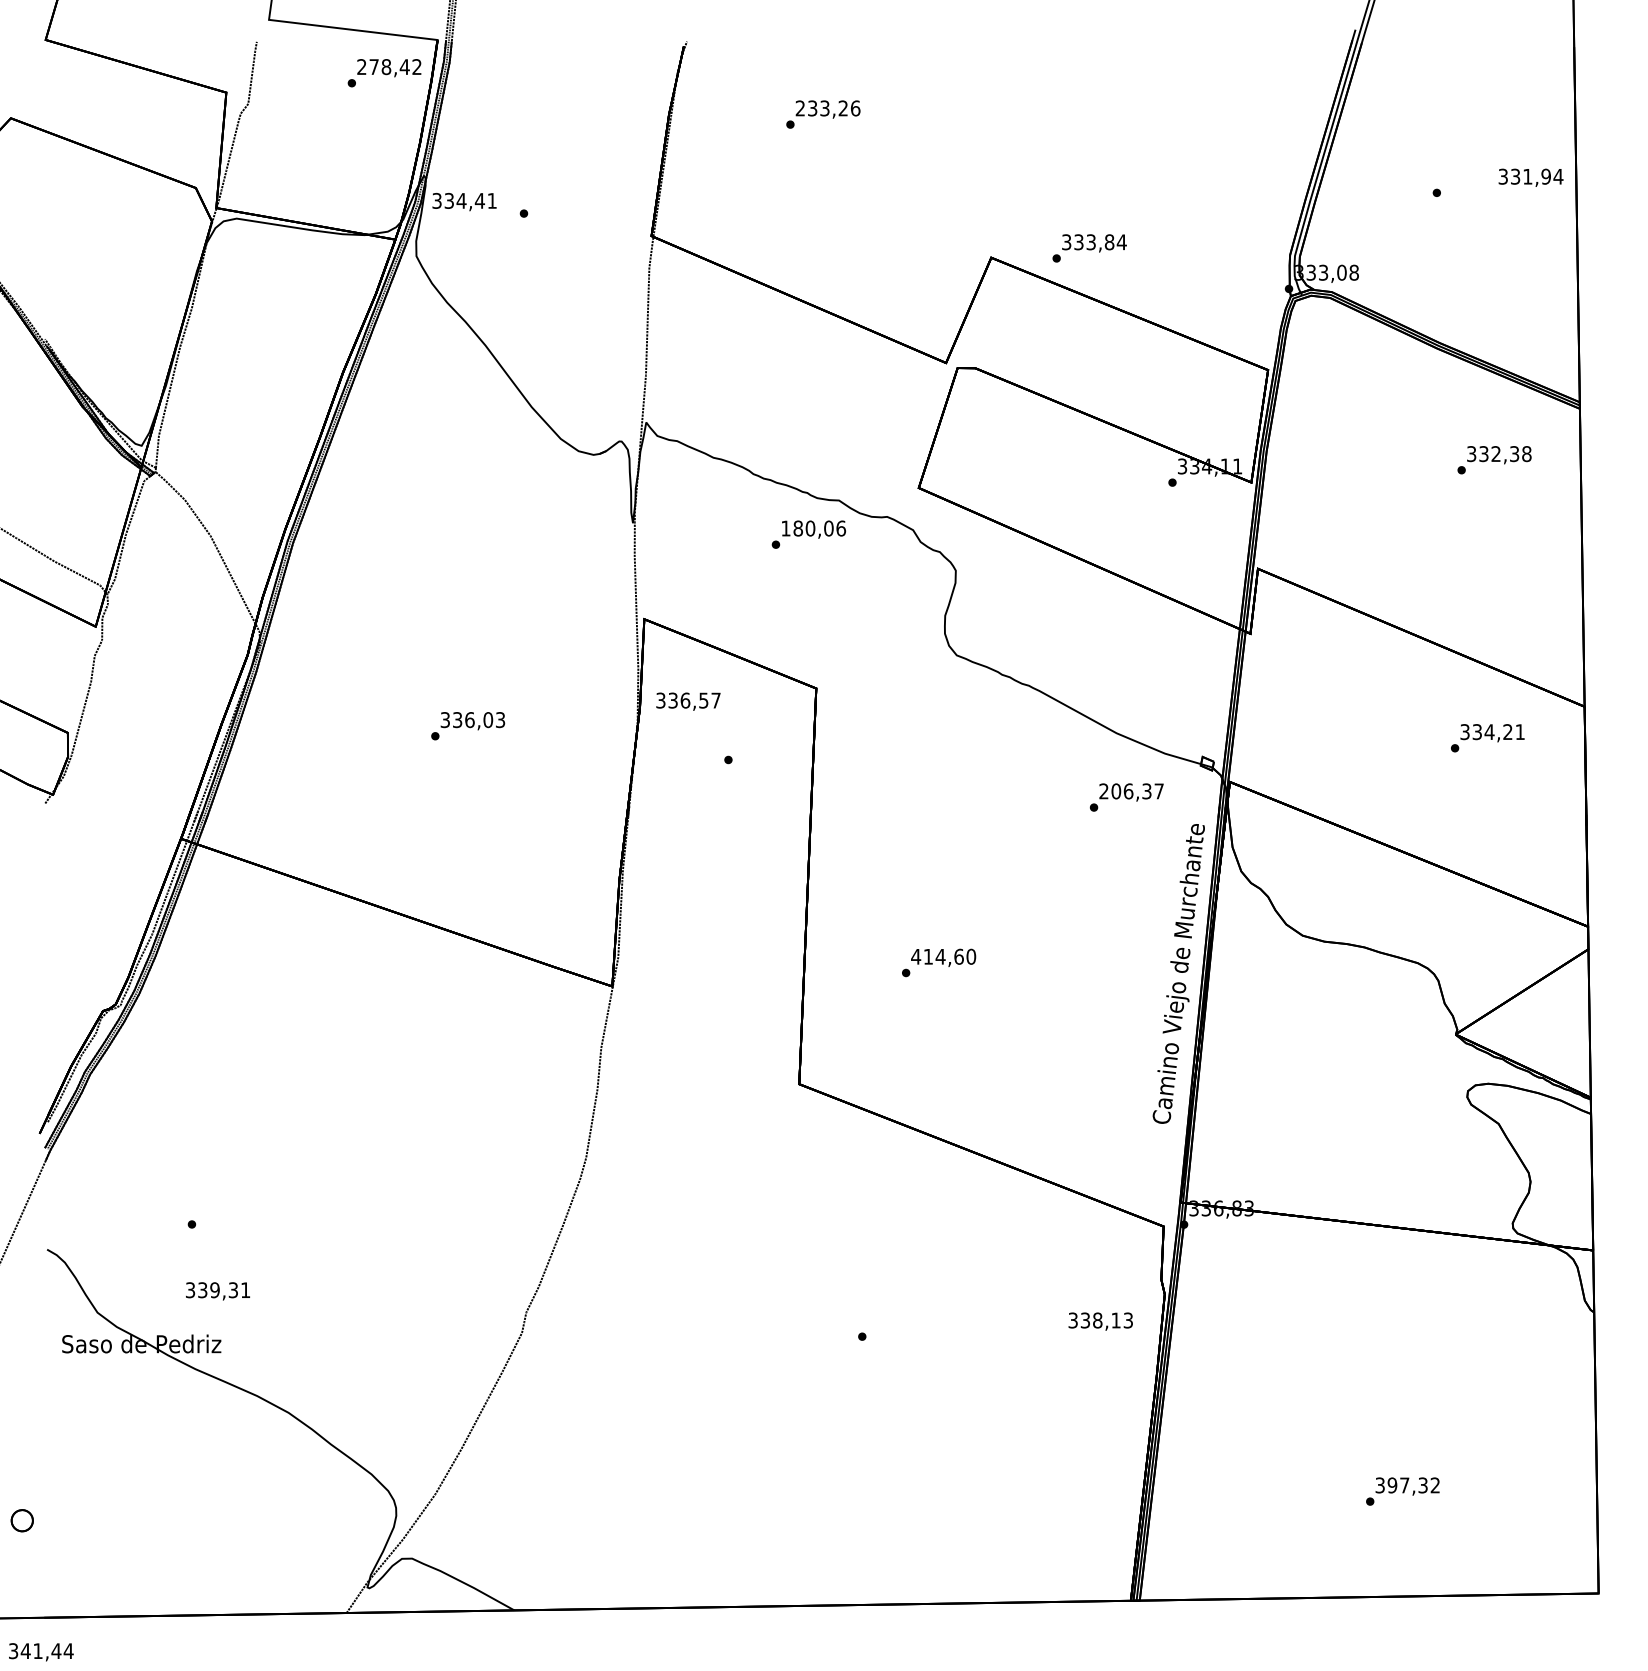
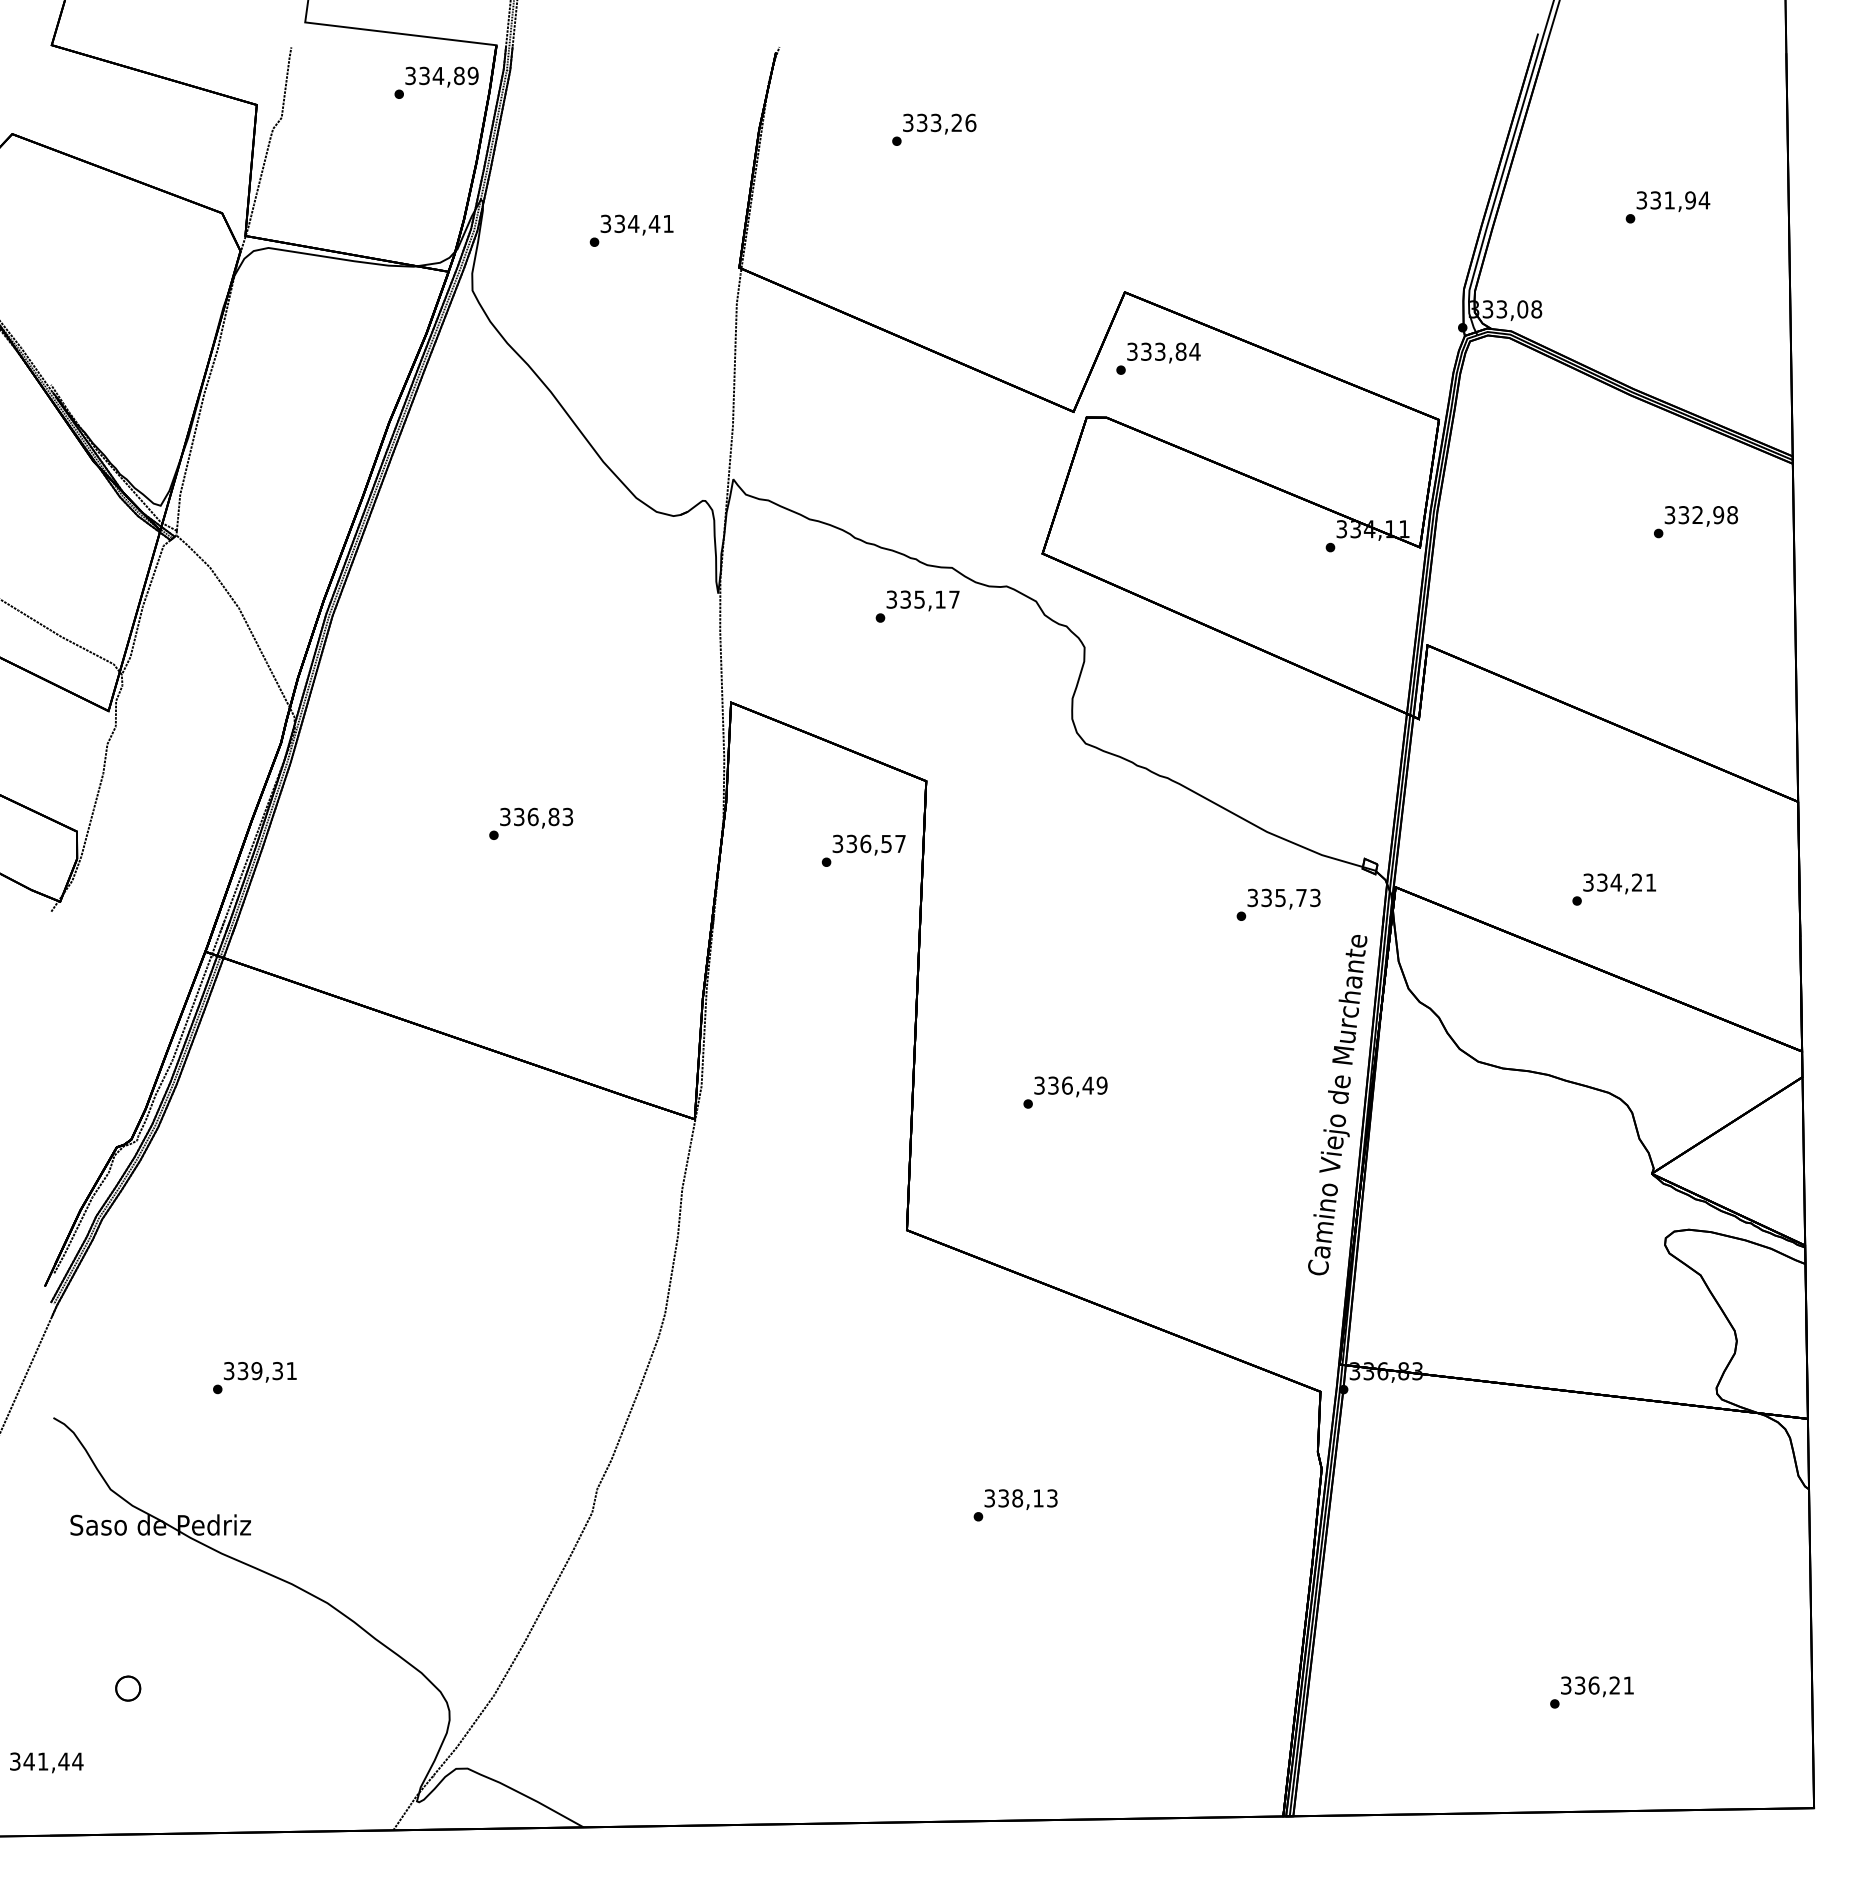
text: (389, 66) -> (441, 75), 278,42 -> 334,89
text: (800, 108) -> (908, 123), 233,26 -> 333,26
text: (1531, 177) -> (1673, 201), moved
text: (464, 201) -> (636, 224), moved
text: (1089, 248) -> (1158, 358), moved
text: (1514, 454) -> (1718, 515), 332,38 -> 332,98
text: (812, 528) -> (922, 599), 180,06 -> 335,17
text: (687, 701) -> (868, 844), moved
text: (487, 719) -> (553, 816), 336,03 -> 336,83
text: (1487, 738) -> (1614, 889), moved
text: (1131, 790) -> (1283, 897), 206,37 -> 335,73
text: (943, 956) -> (1070, 1085), 414,60 -> 336,49
text: (218, 1291) -> (260, 1372), moved
text: (1100, 1321) -> (1020, 1499), moved
text: (1413, 1485) -> (1603, 1685), 397,32 -> 336,21
part: (22, 1520) -> (128, 1688), moved
text: (41, 1651) -> (46, 1762), moved

